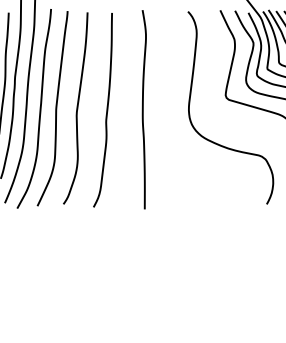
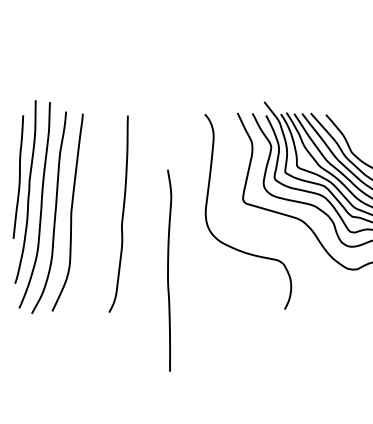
curve: (76, 108) -> (91, 212), removed
curve: (143, 109) -> (168, 270), moved

